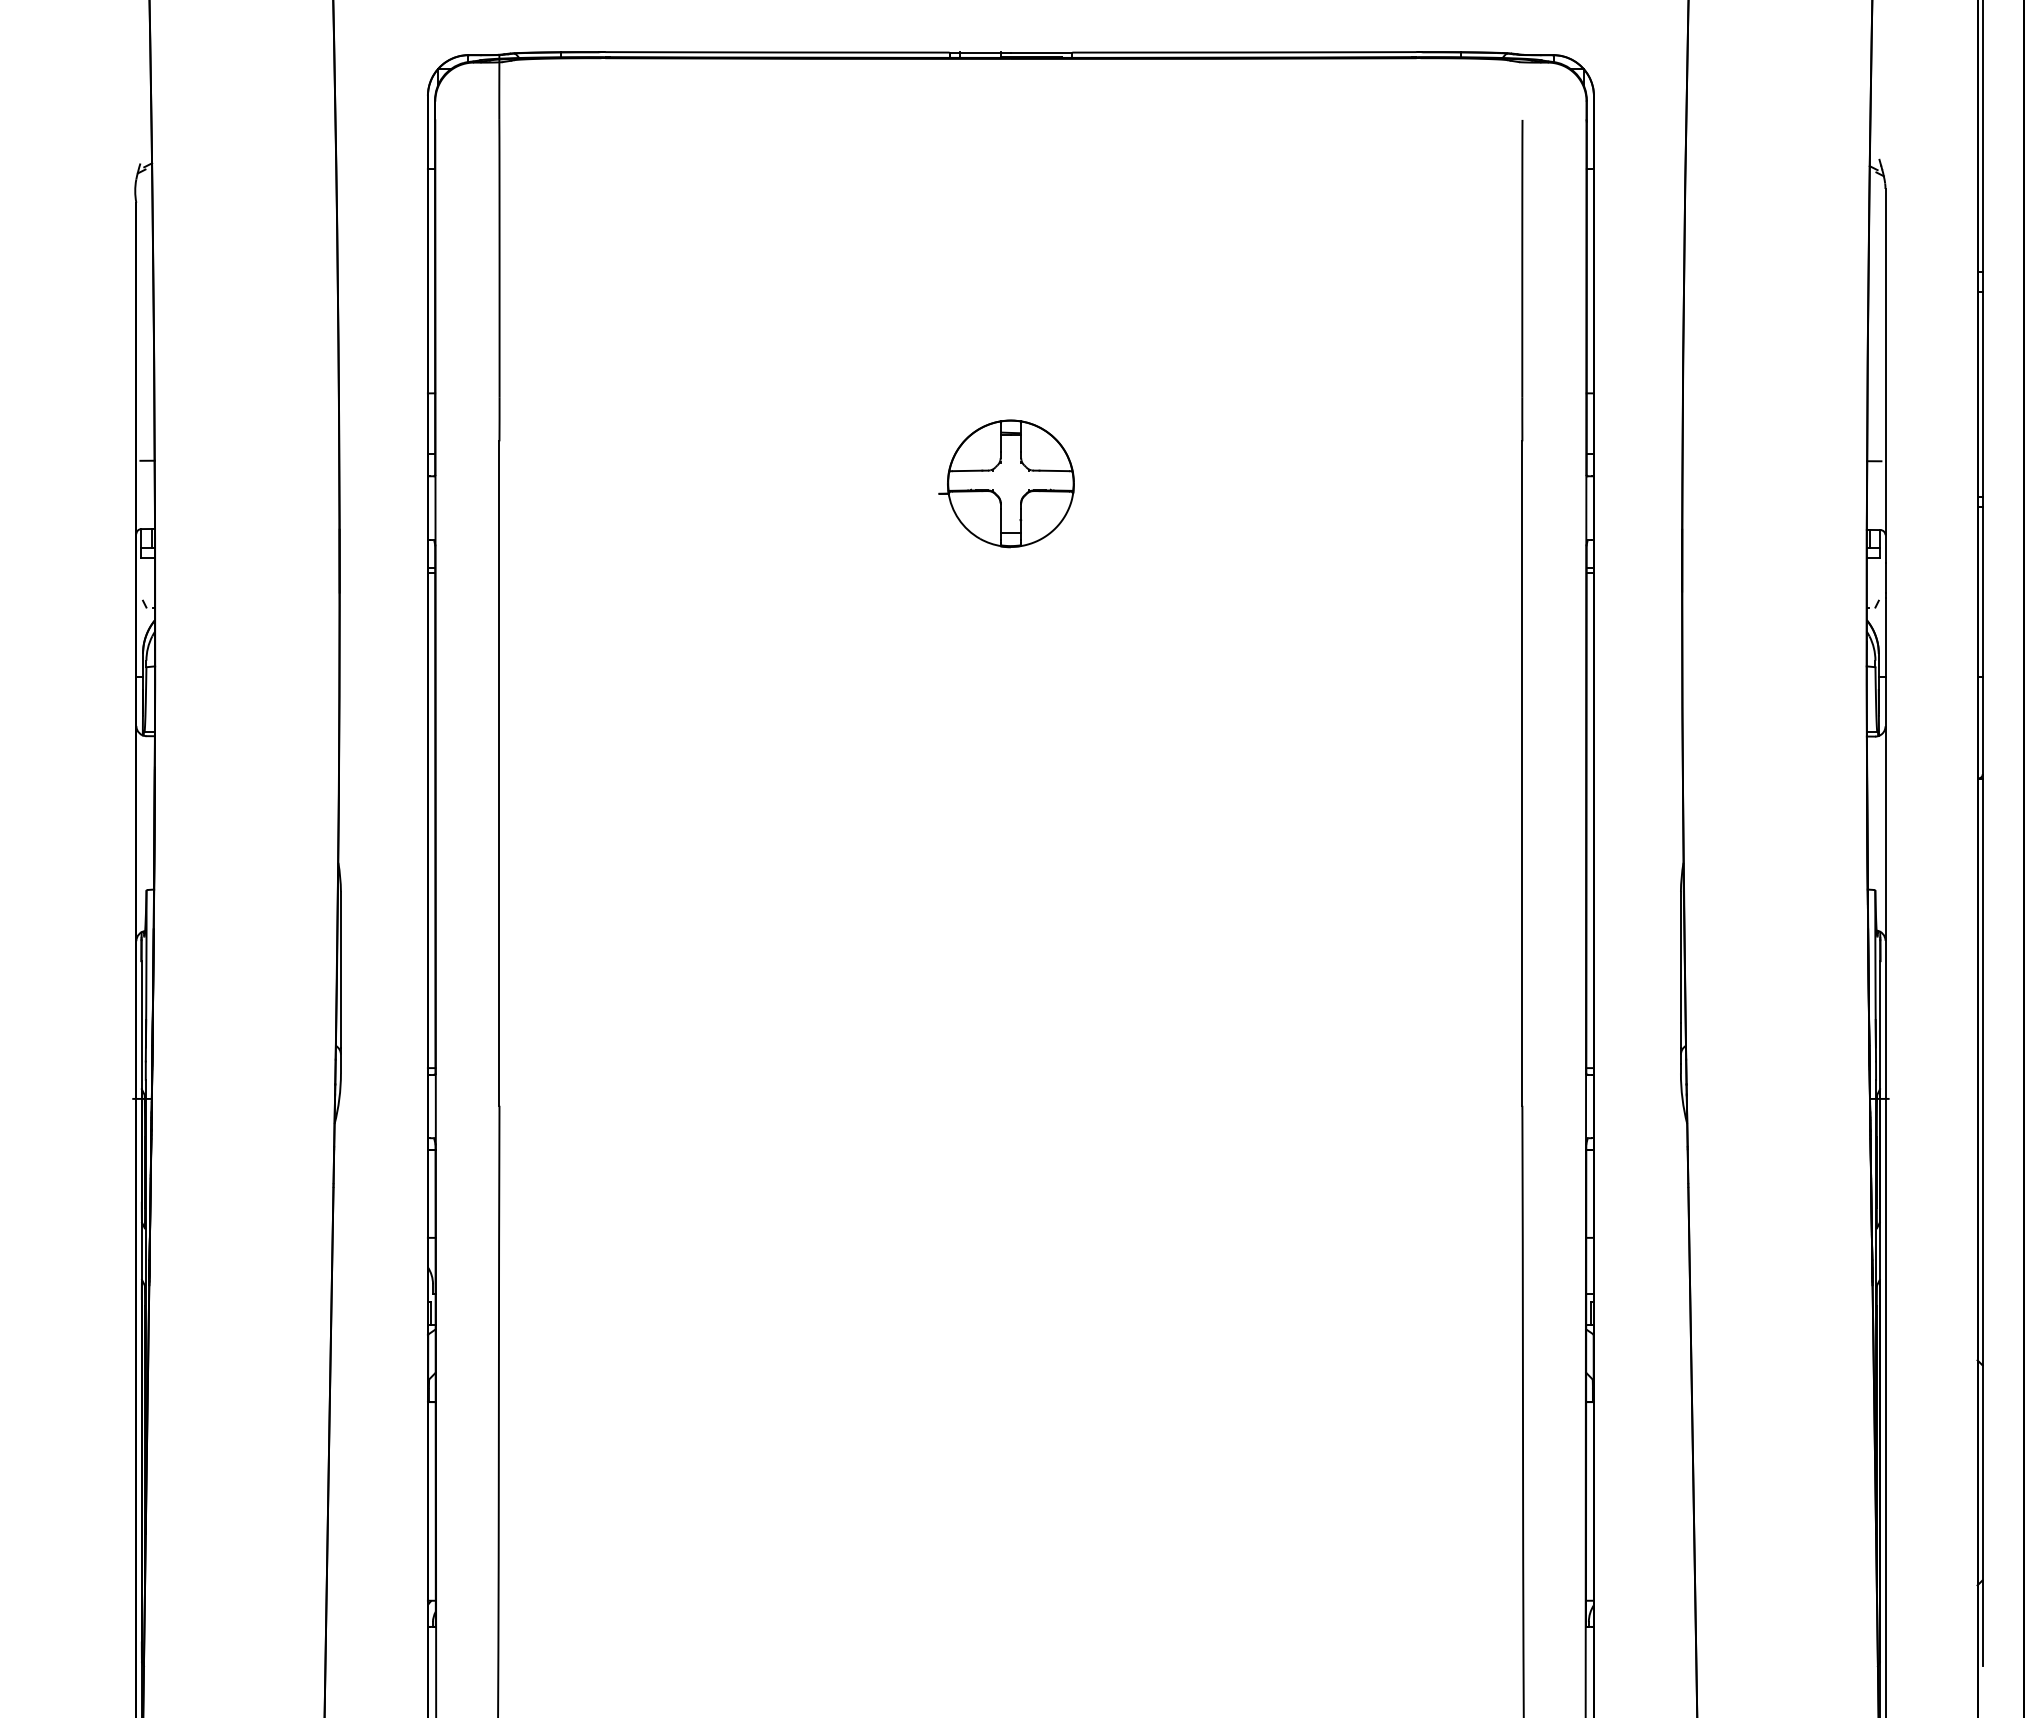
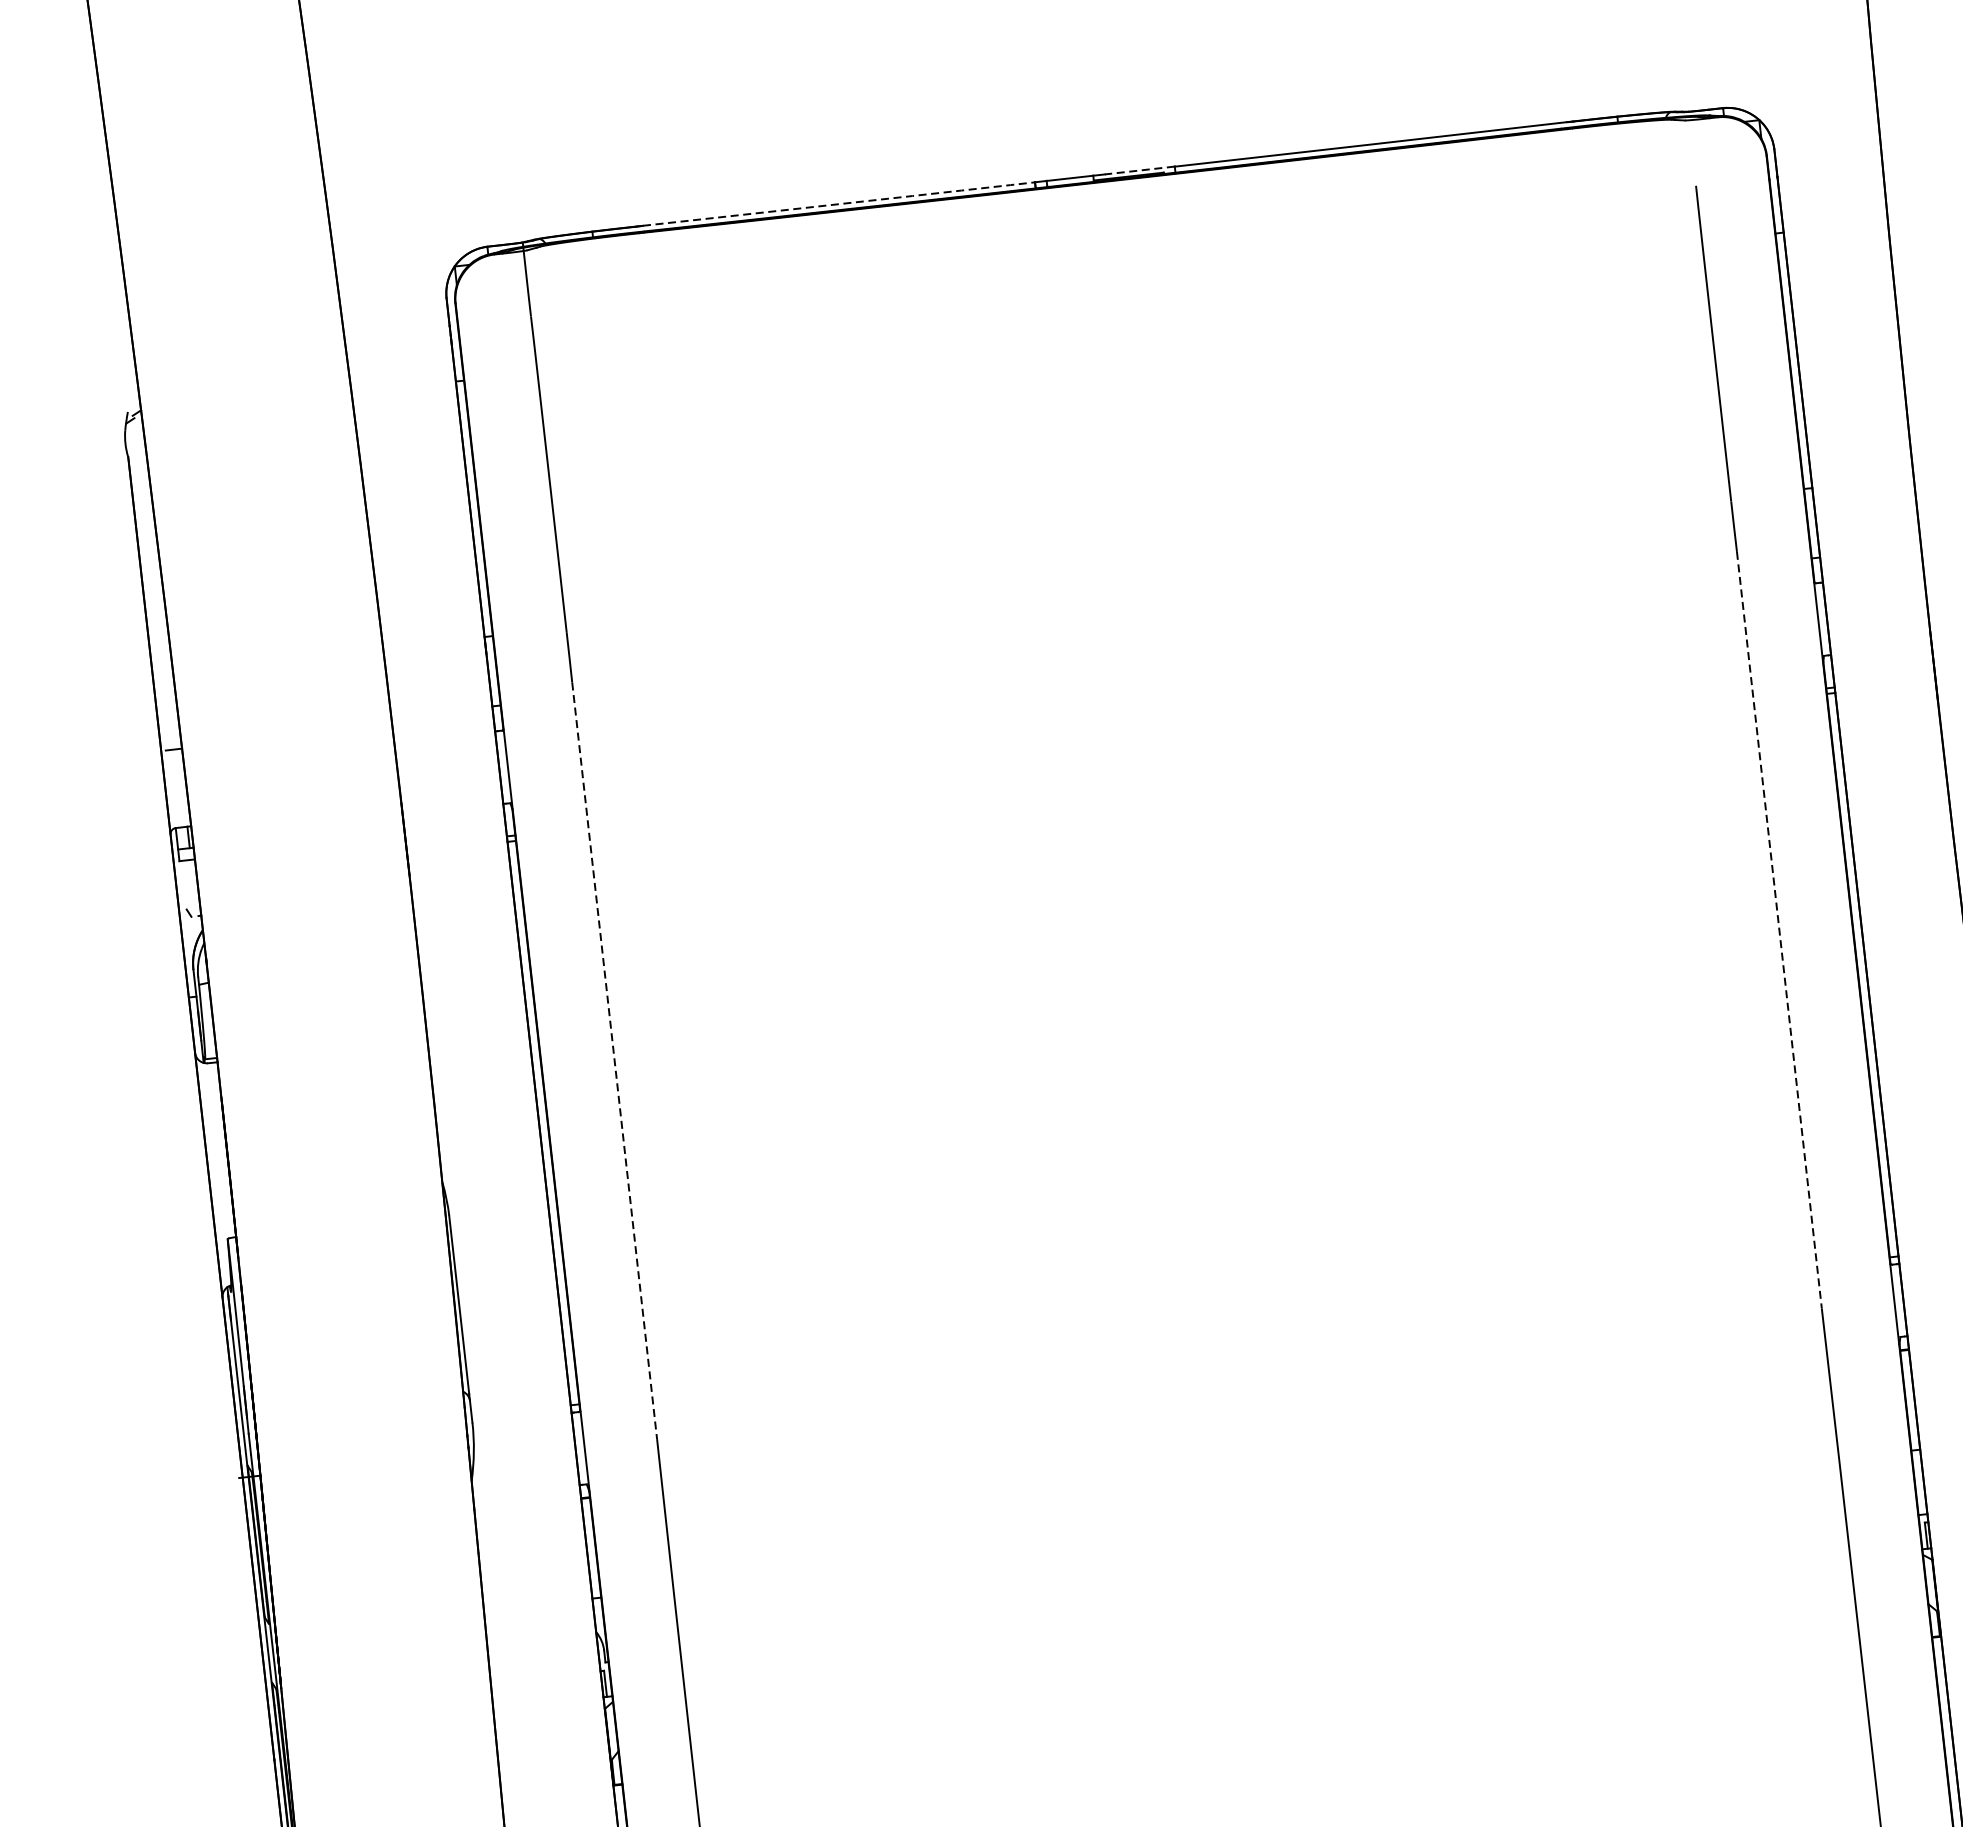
arc: (777, 52) -> (839, 204), solid -> dashed
line: (1041, 52) -> (1139, 170), solid -> dashed
part: (1006, 483) -> (1154, 665), removed
line: (499, 774) -> (614, 1061), solid -> dashed
line: (1522, 774) -> (1779, 931), solid -> dashed

